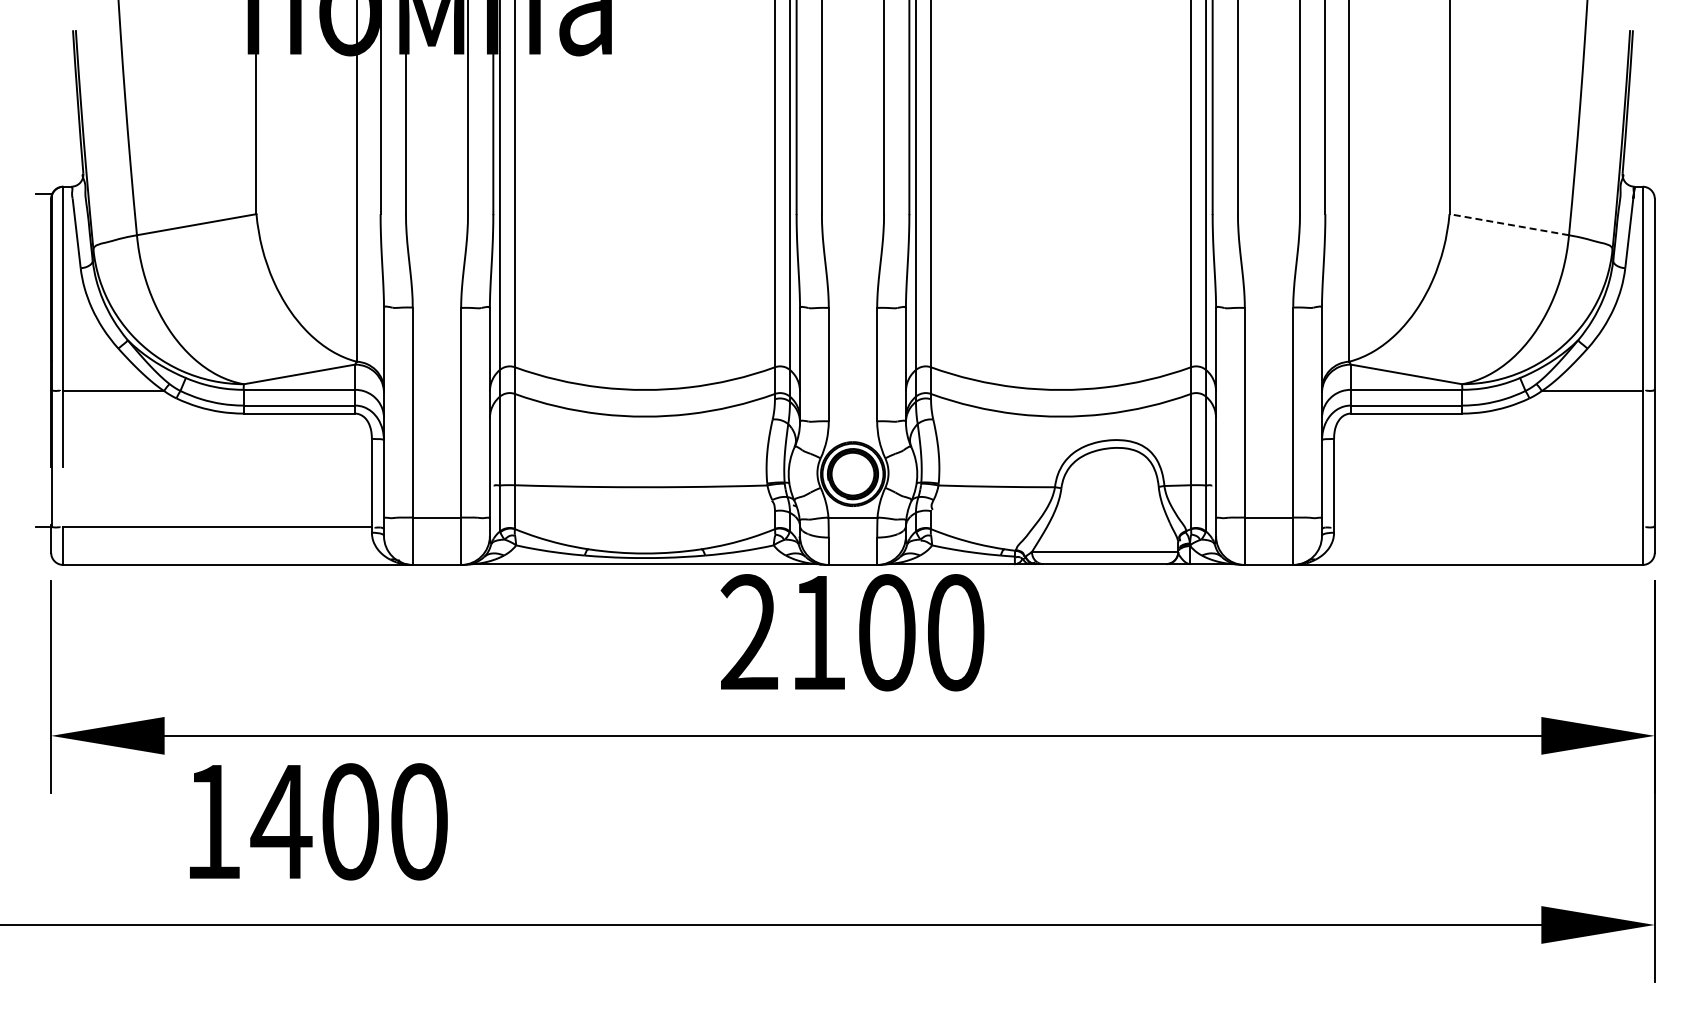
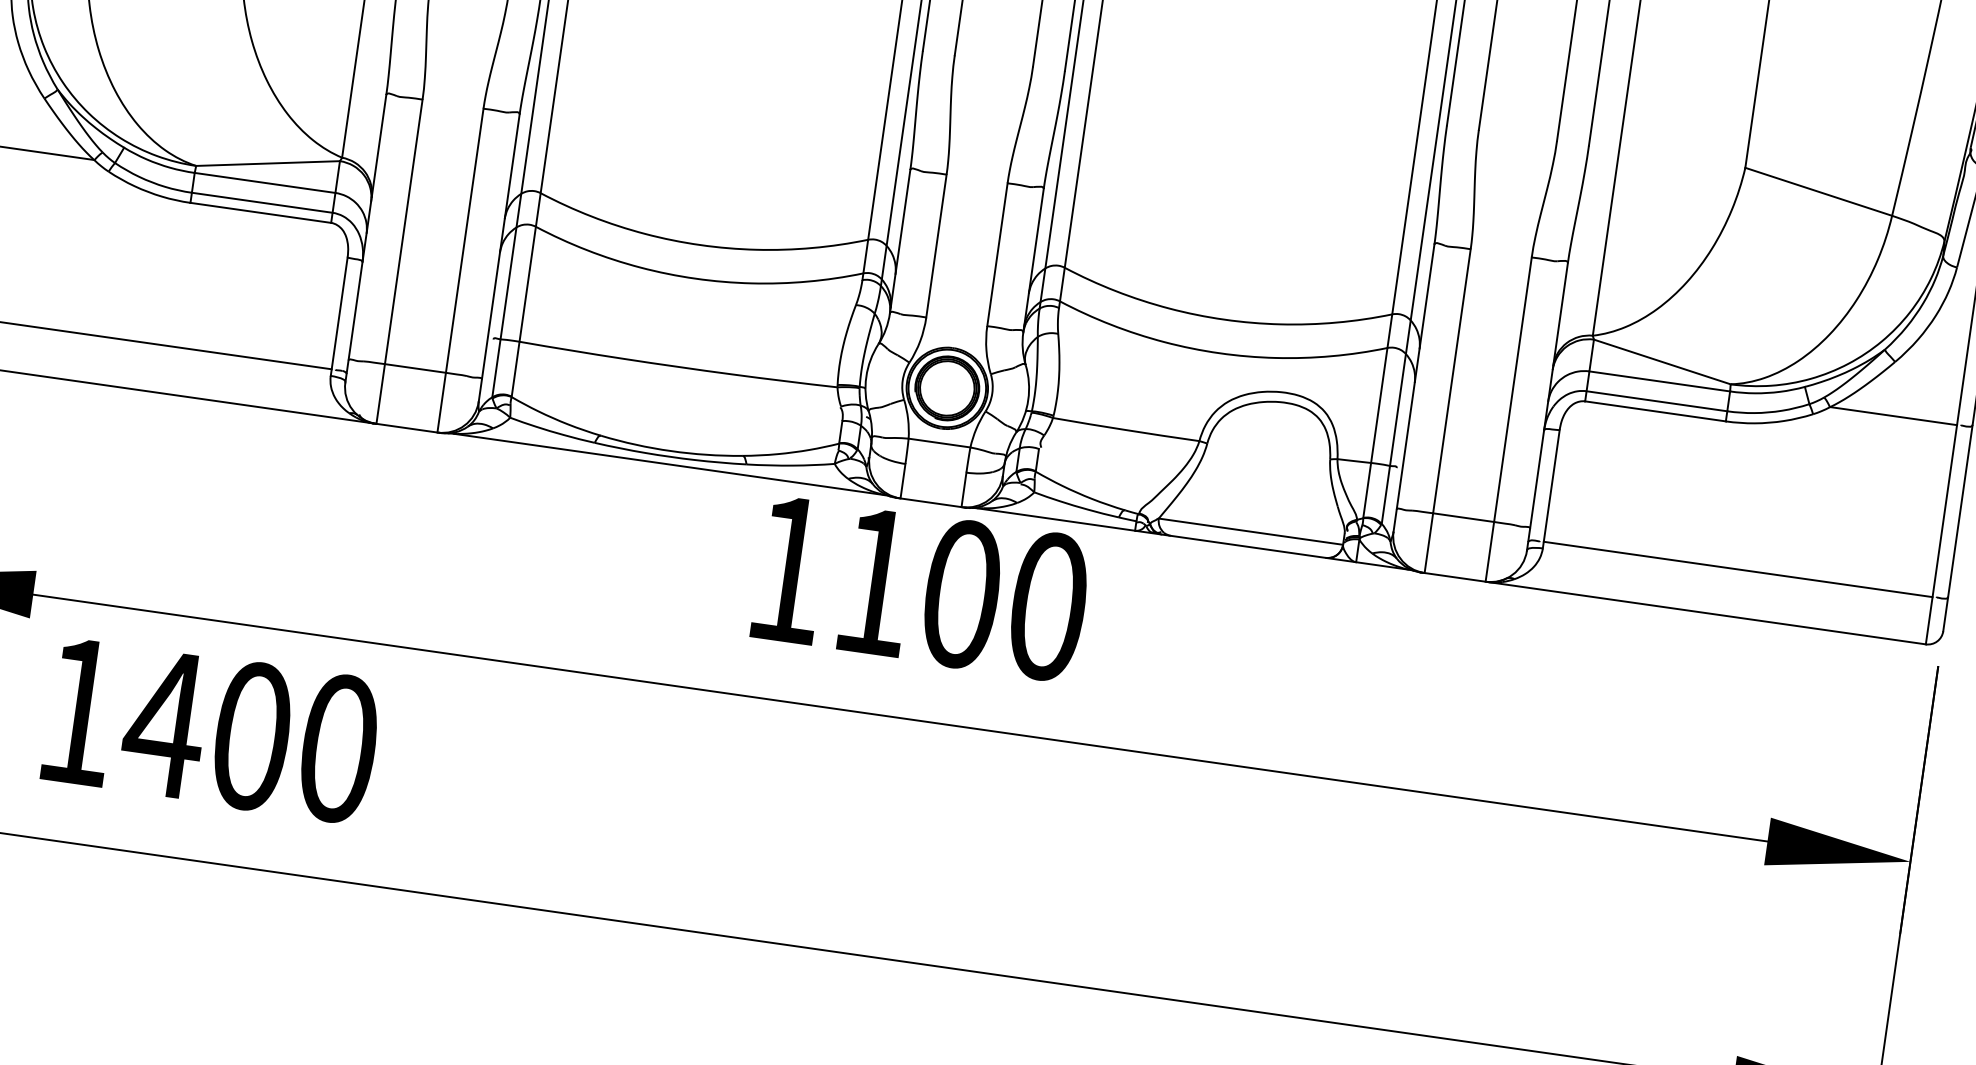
line: (1509, 224) -> (1819, 191), dashed -> solid
line: (1488, 527) -> (1738, 569), added
text: (748, 631) -> (787, 567), 2100 -> 1100

